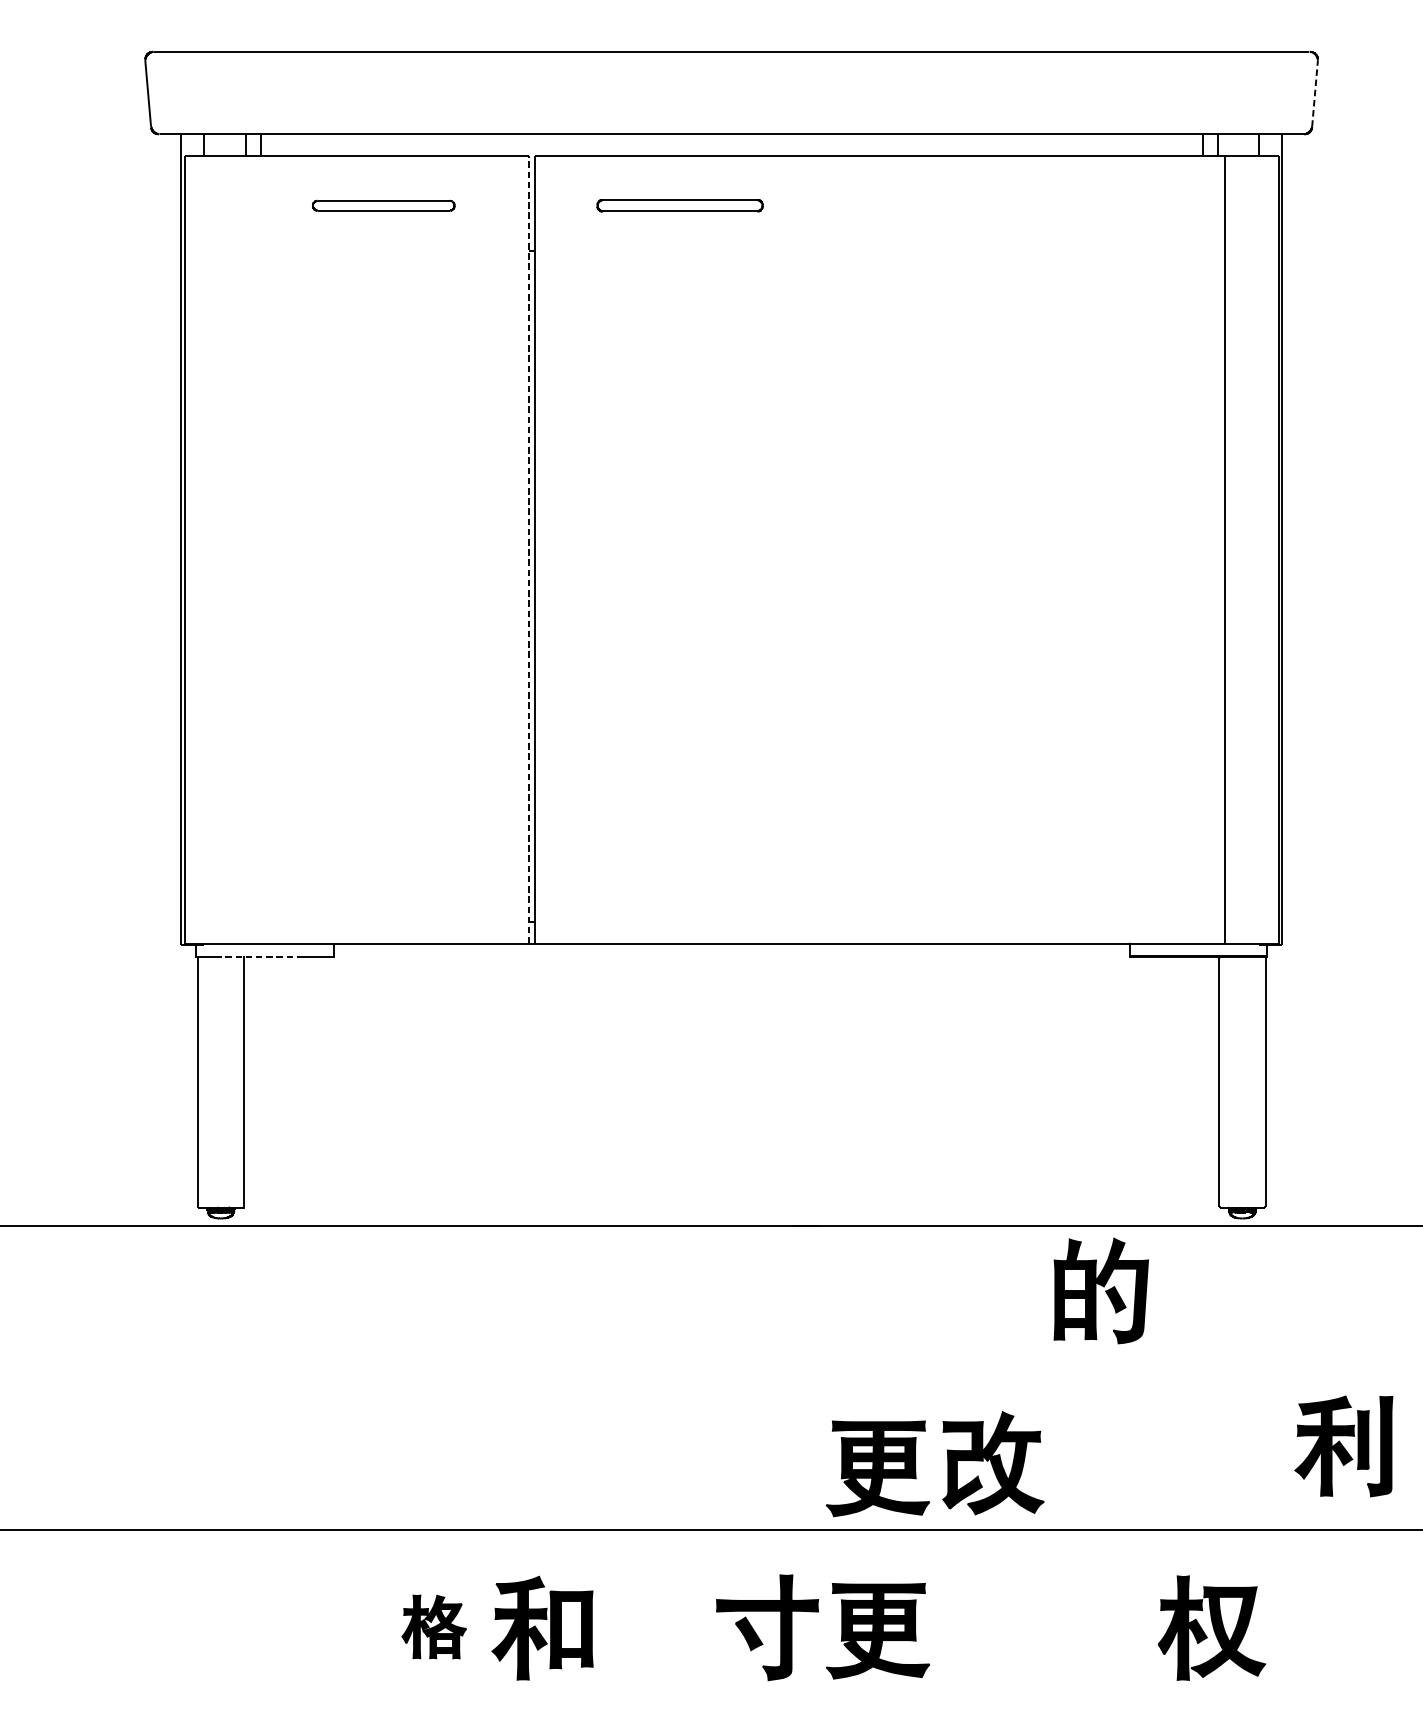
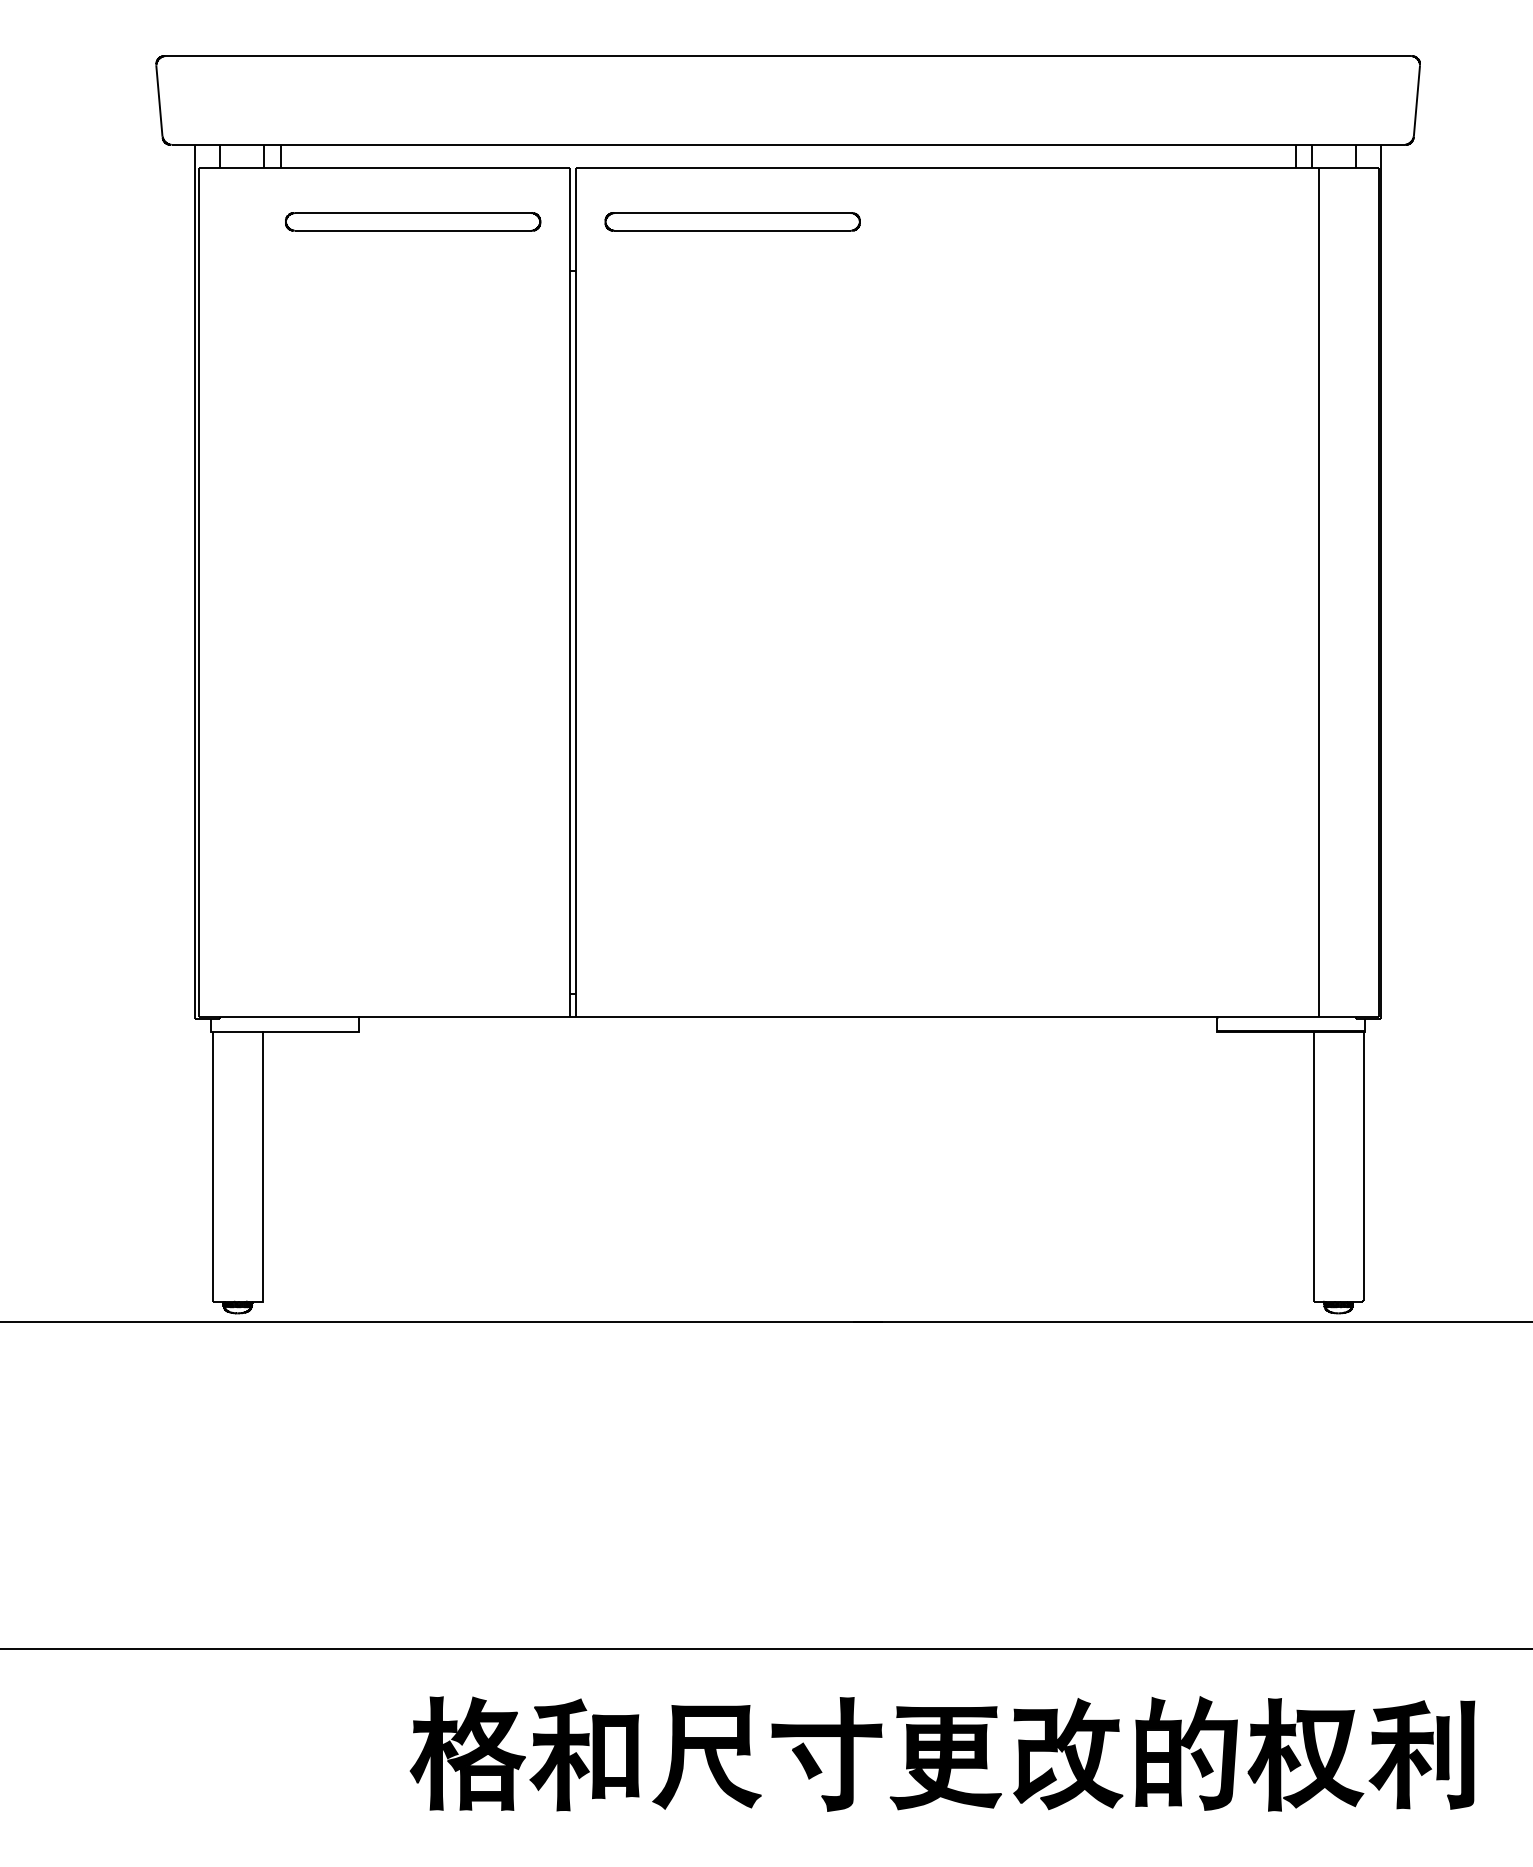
line: (1314, 93) -> (1416, 101), dashed -> solid
part: (383, 205) -> (413, 221), size x1.67
part: (679, 205) -> (732, 221), size x1.43
line: (528, 549) -> (569, 592), dashed -> solid
line: (261, 956) -> (281, 1031), dashed -> solid
part: (1101, 1290) -> (1186, 1753), moved
part: (1343, 1445) -> (1421, 1754), moved
part: (993, 1463) -> (1068, 1754), moved
part: (877, 1469) -> (945, 1583), removed
part: (434, 1626) -> (467, 1753), size x1.67
part: (655, 1630) -> (706, 1757), added

